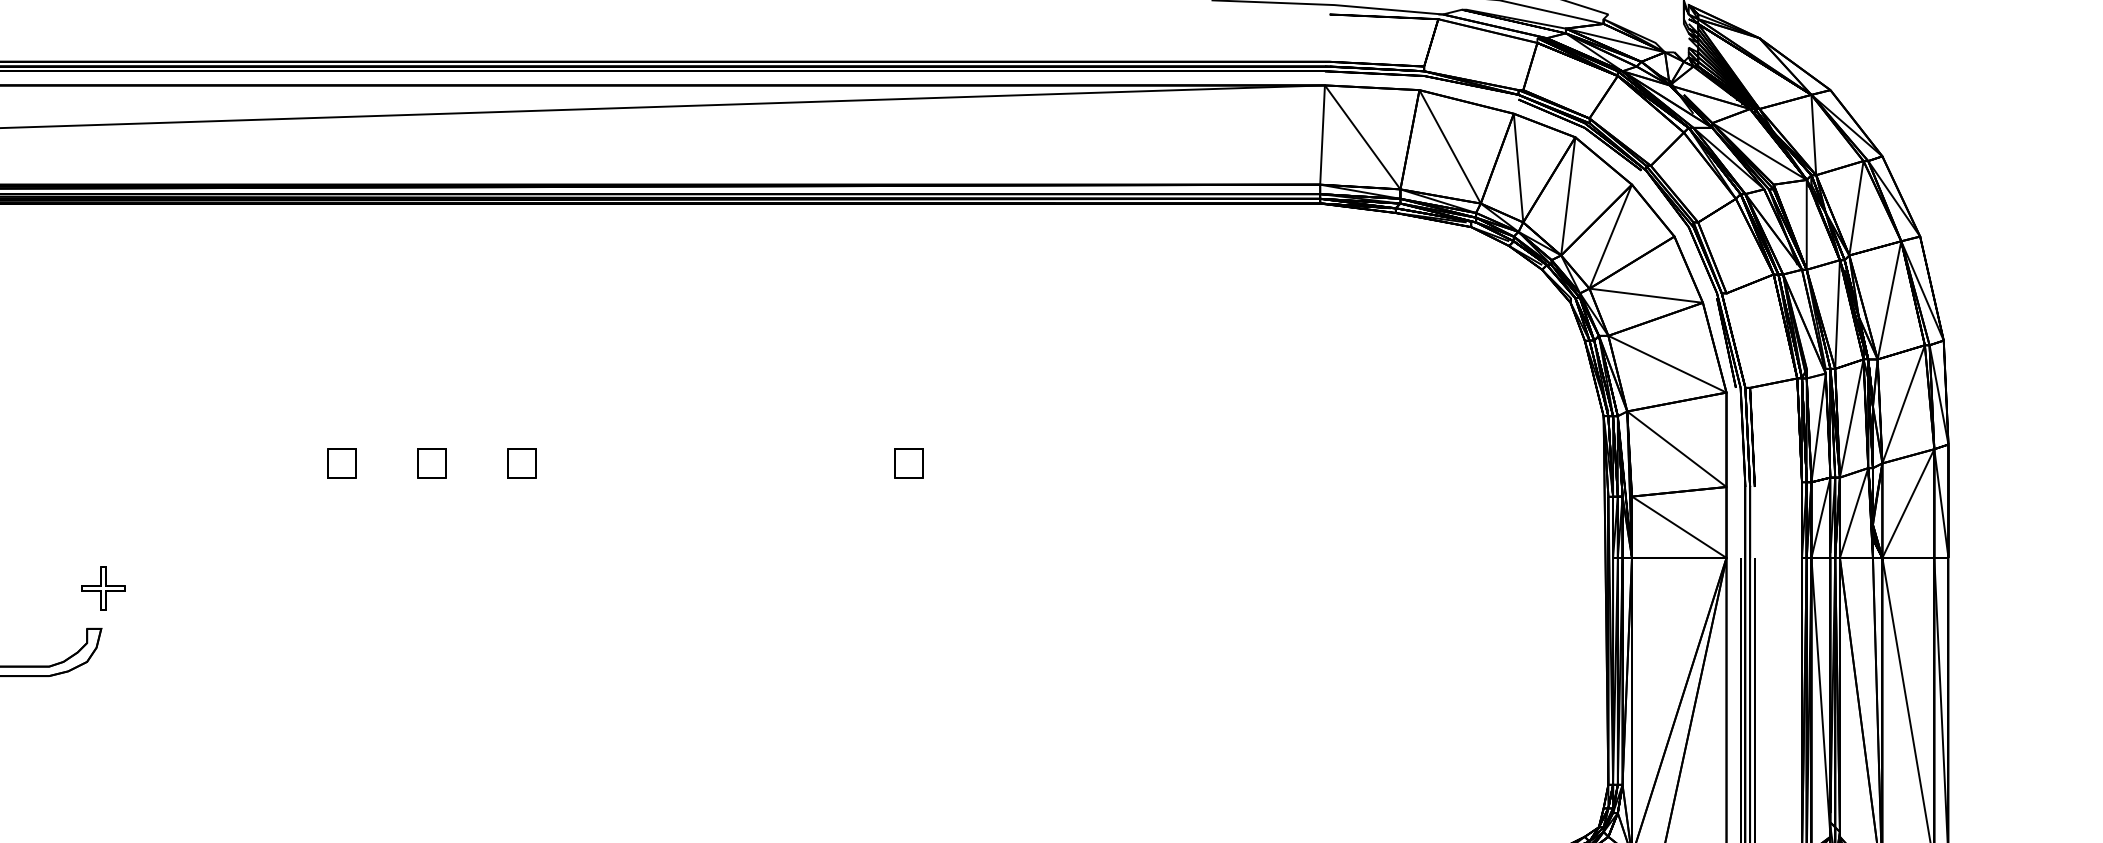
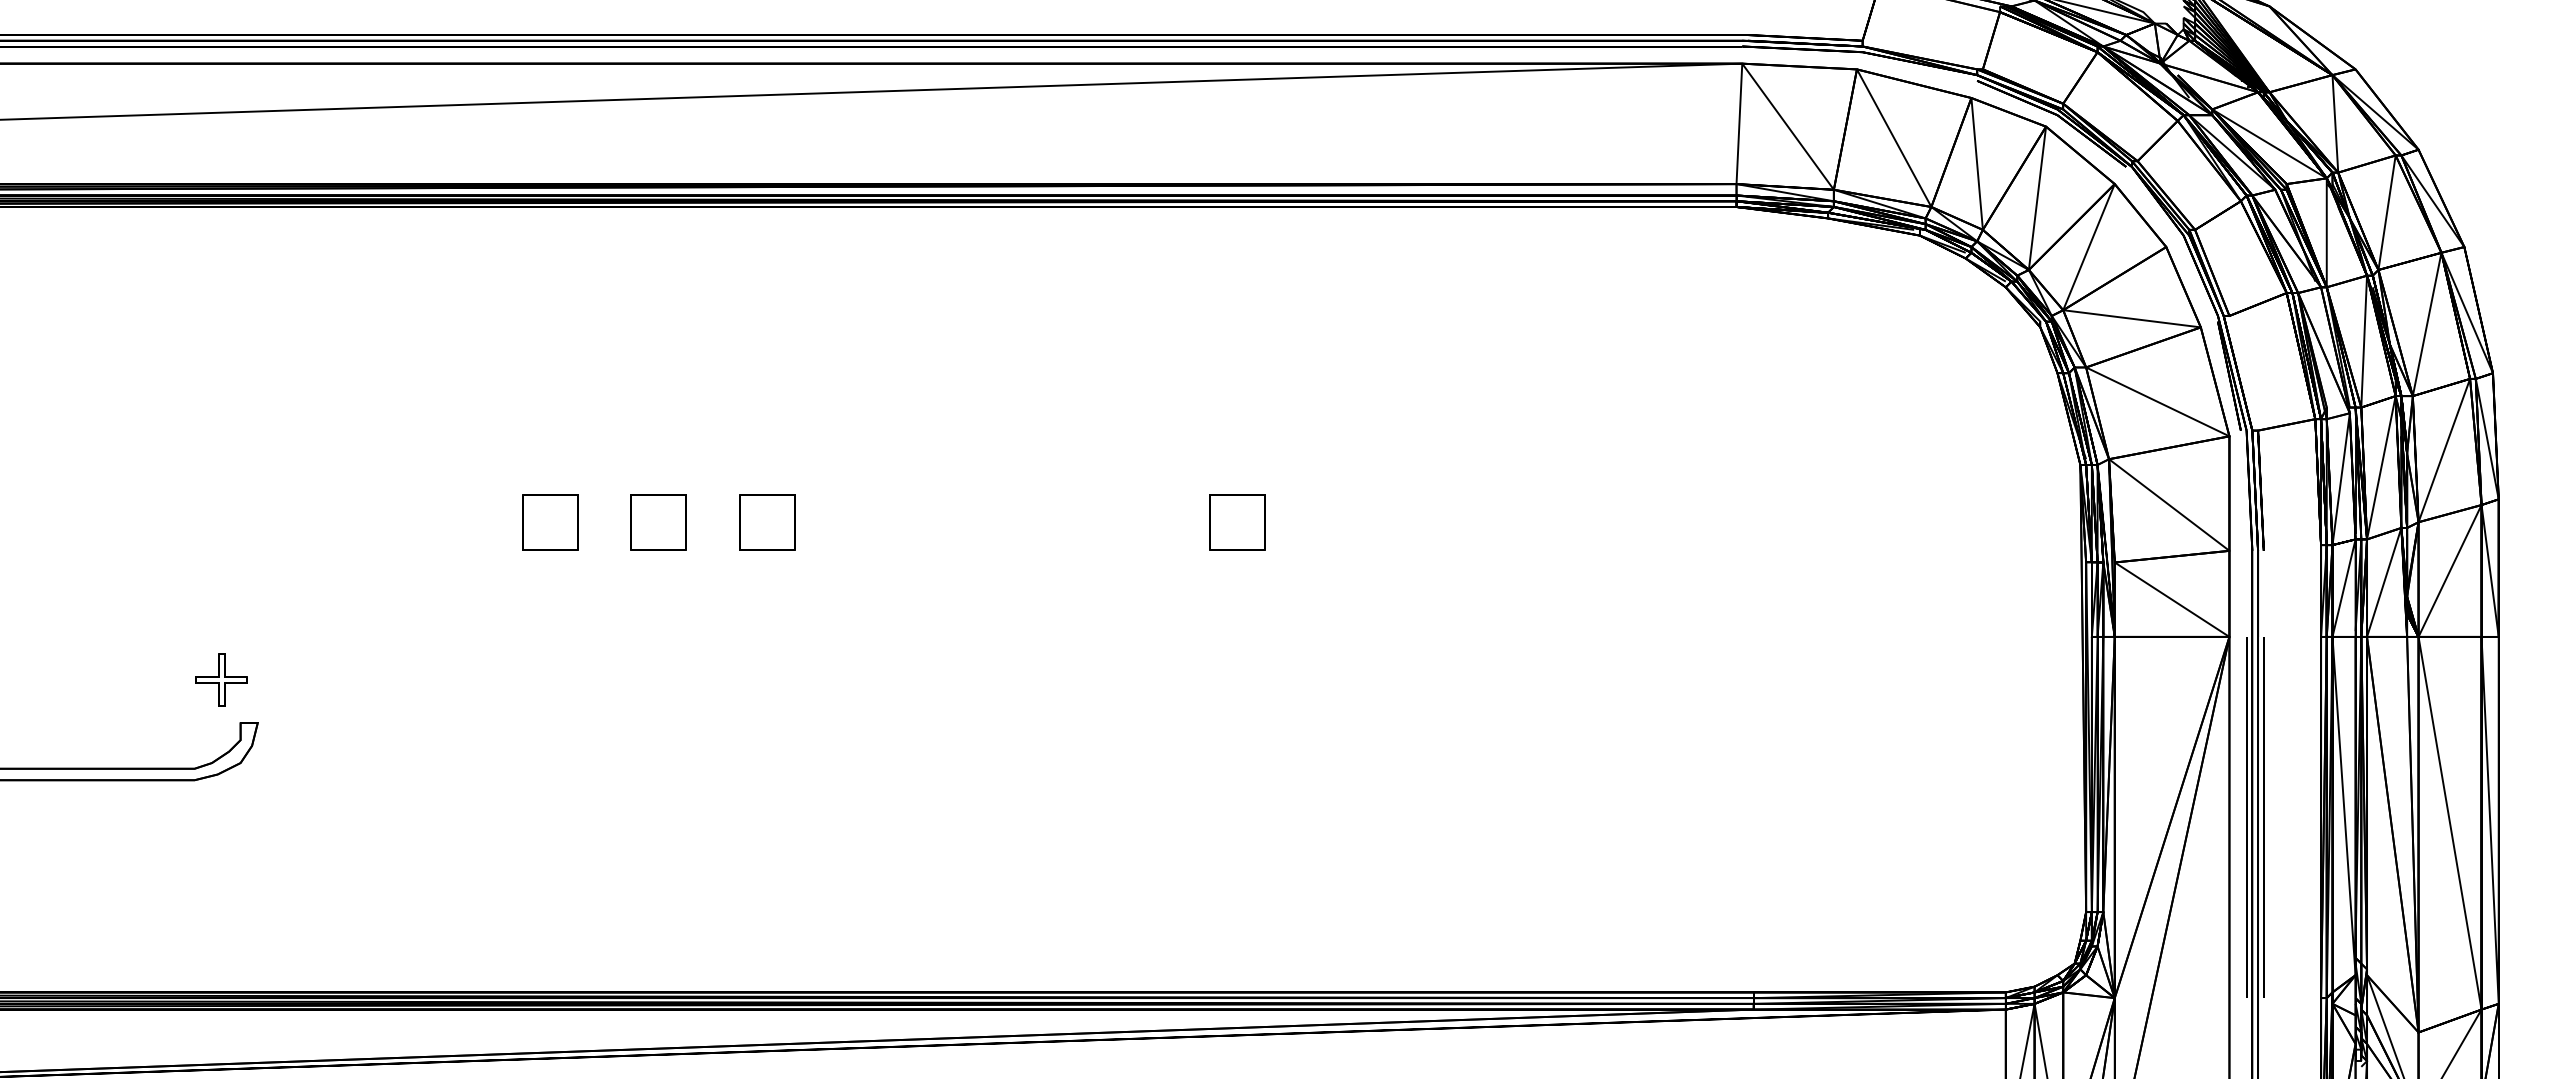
part: (341, 462) -> (549, 521), size x1.6
part: (431, 462) -> (658, 521), size x1.6
part: (521, 462) -> (767, 521), size x1.6
part: (908, 462) -> (1237, 521), size x1.6
part: (103, 588) -> (221, 679), moved

